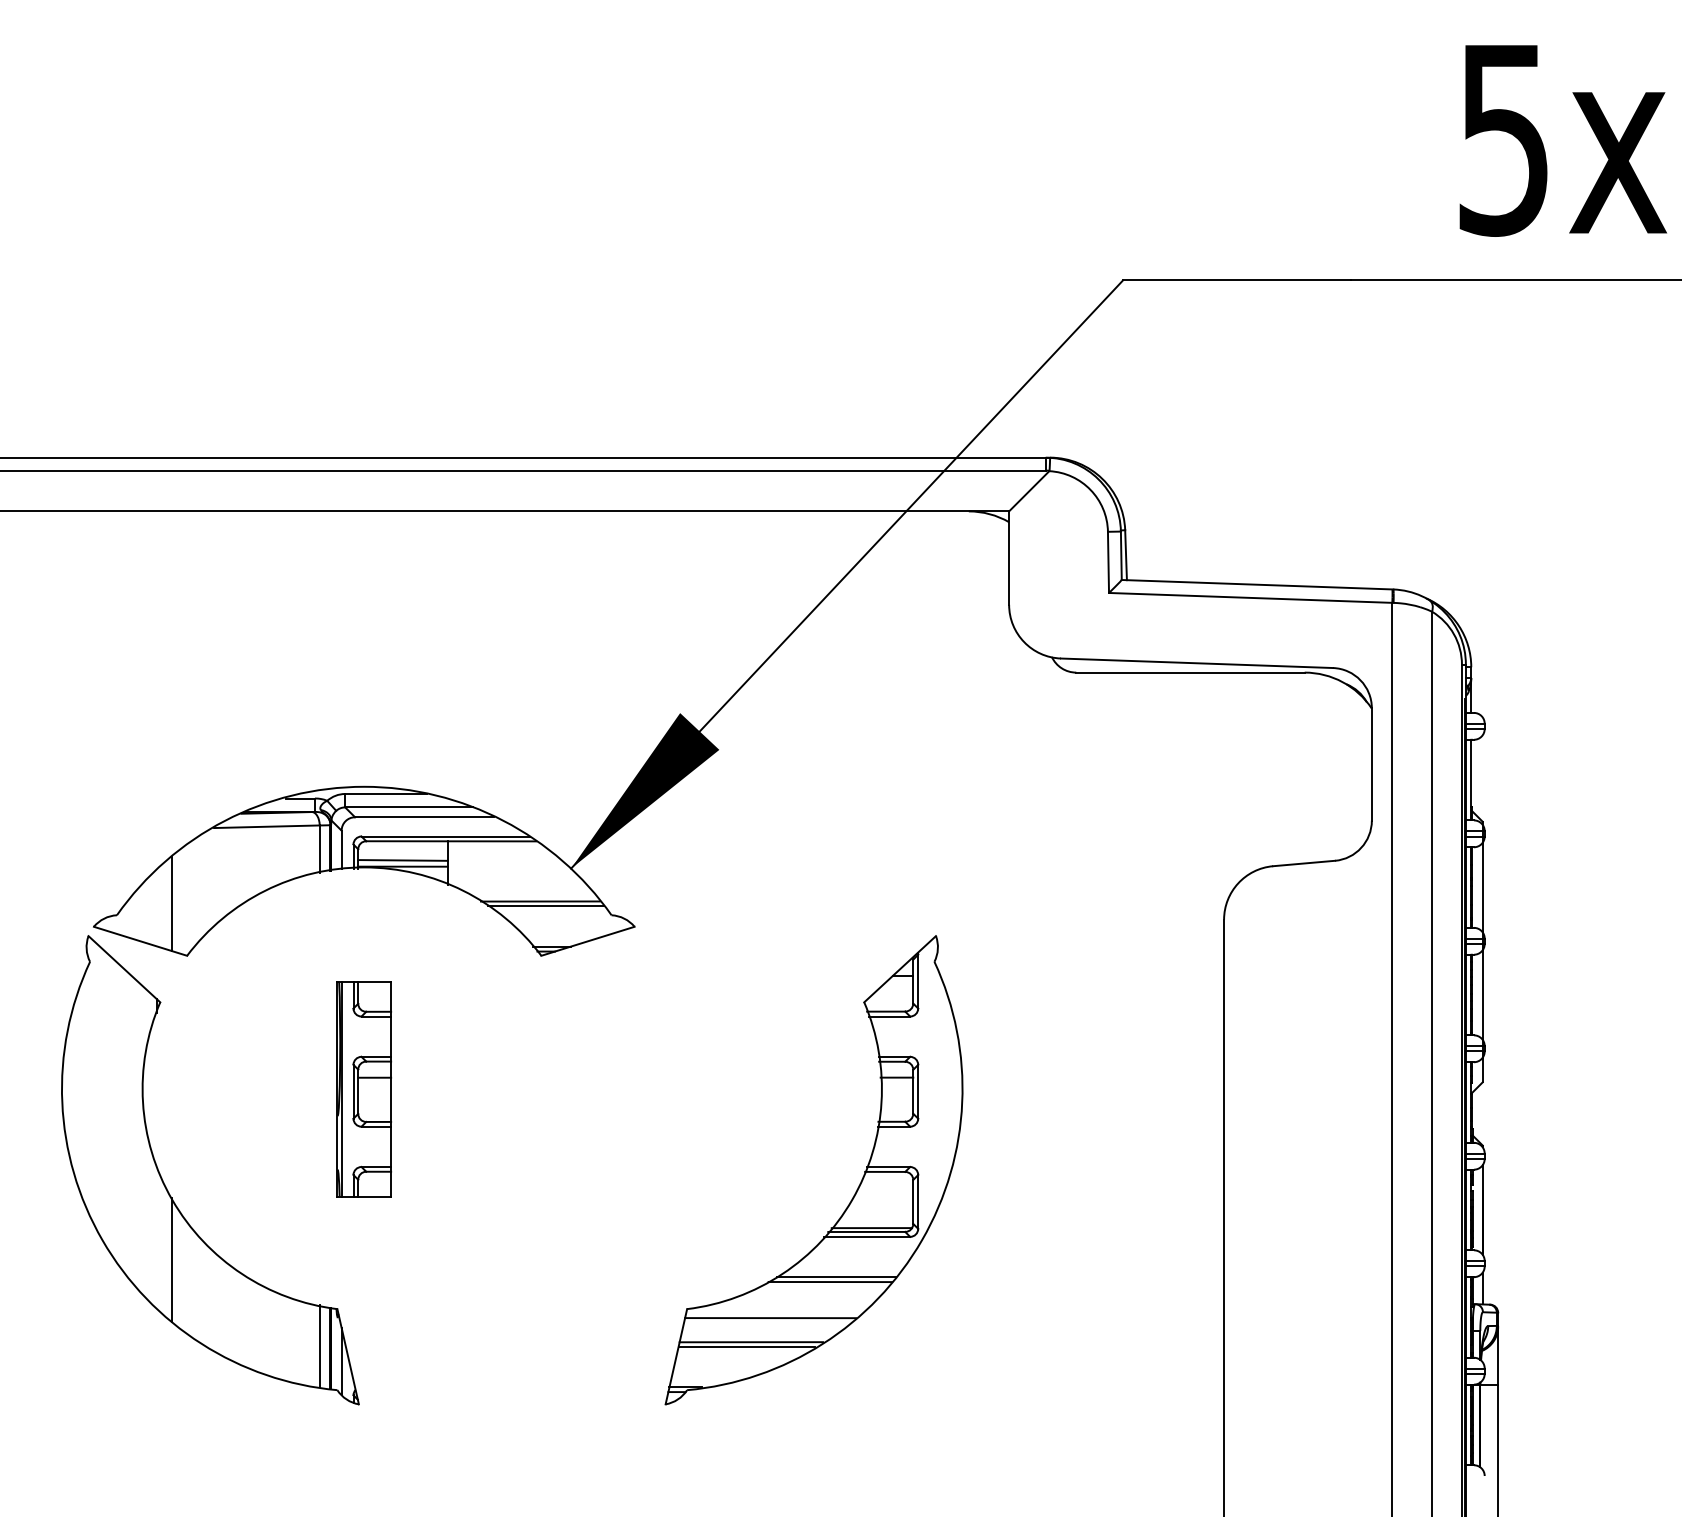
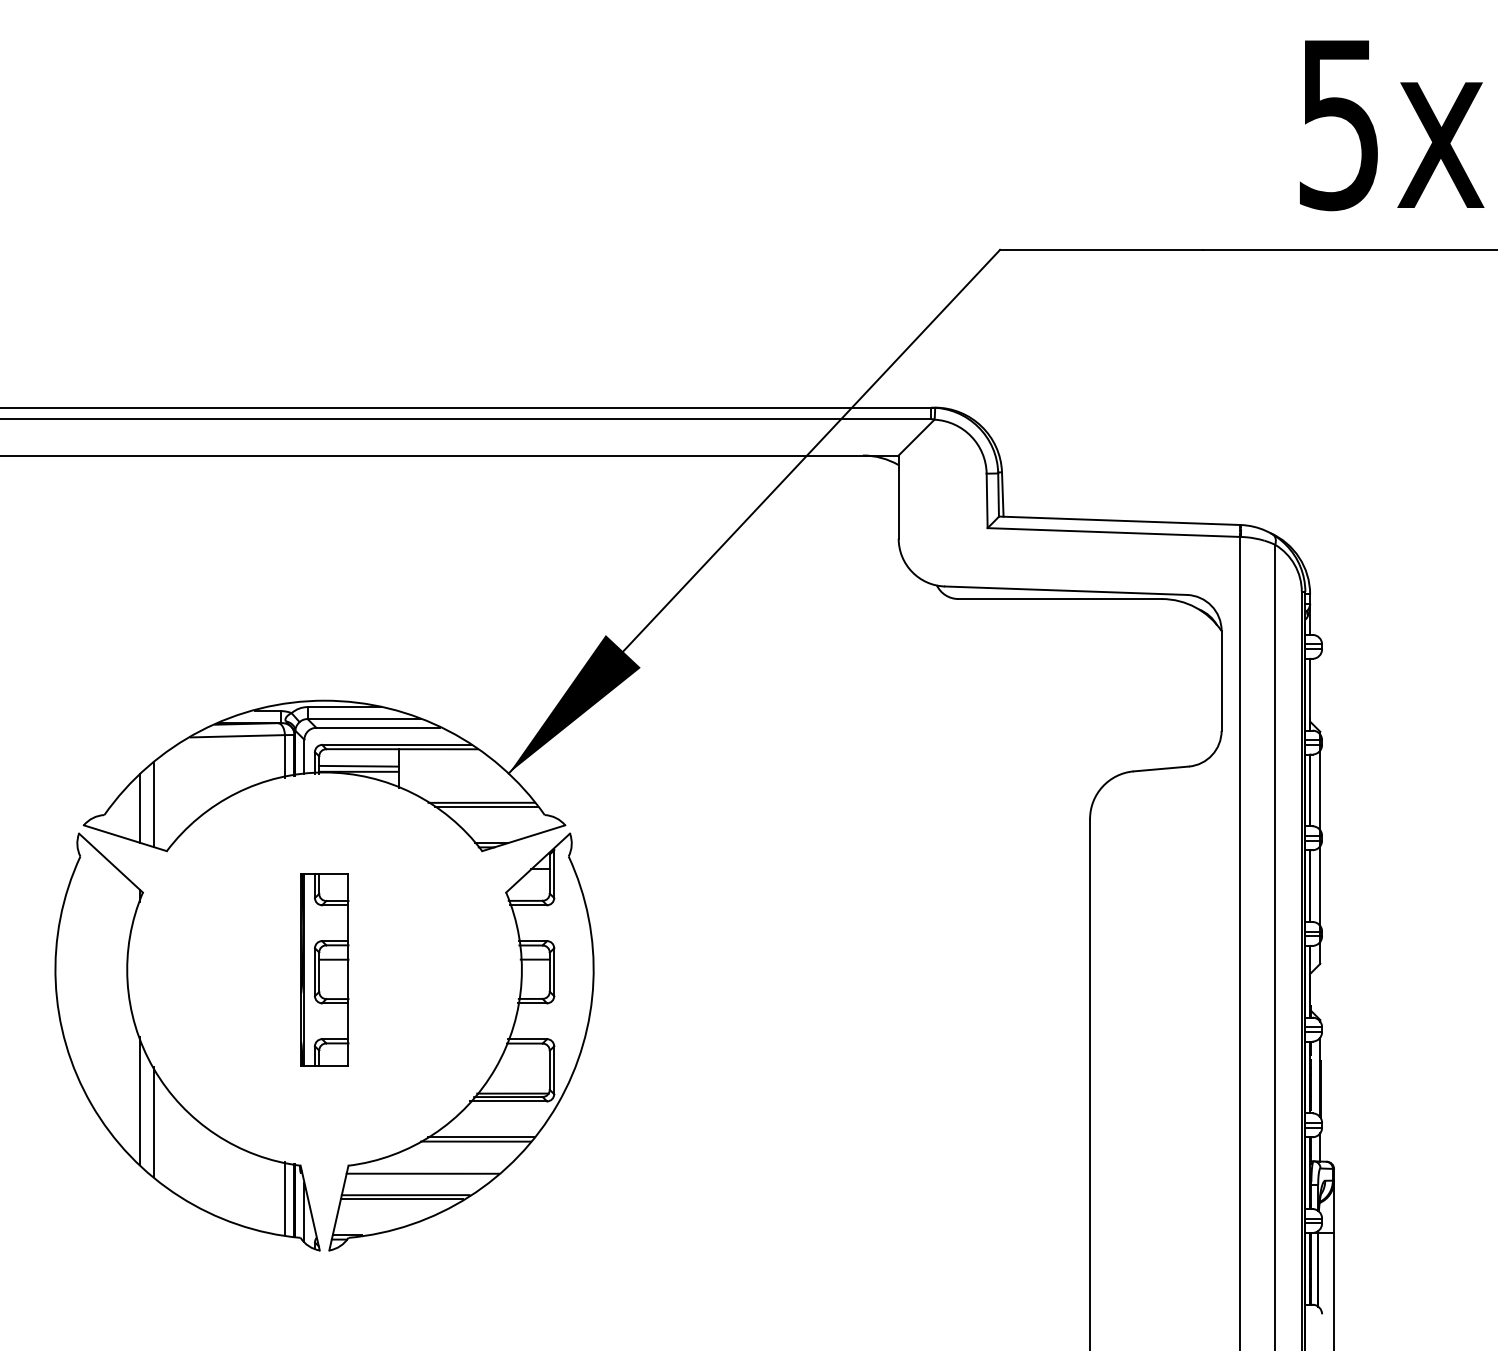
line: (156, 907) -> (139, 808), added
part: (855, 1191) -> (498, 1060), moved
line: (156, 1235) -> (139, 1100), added

